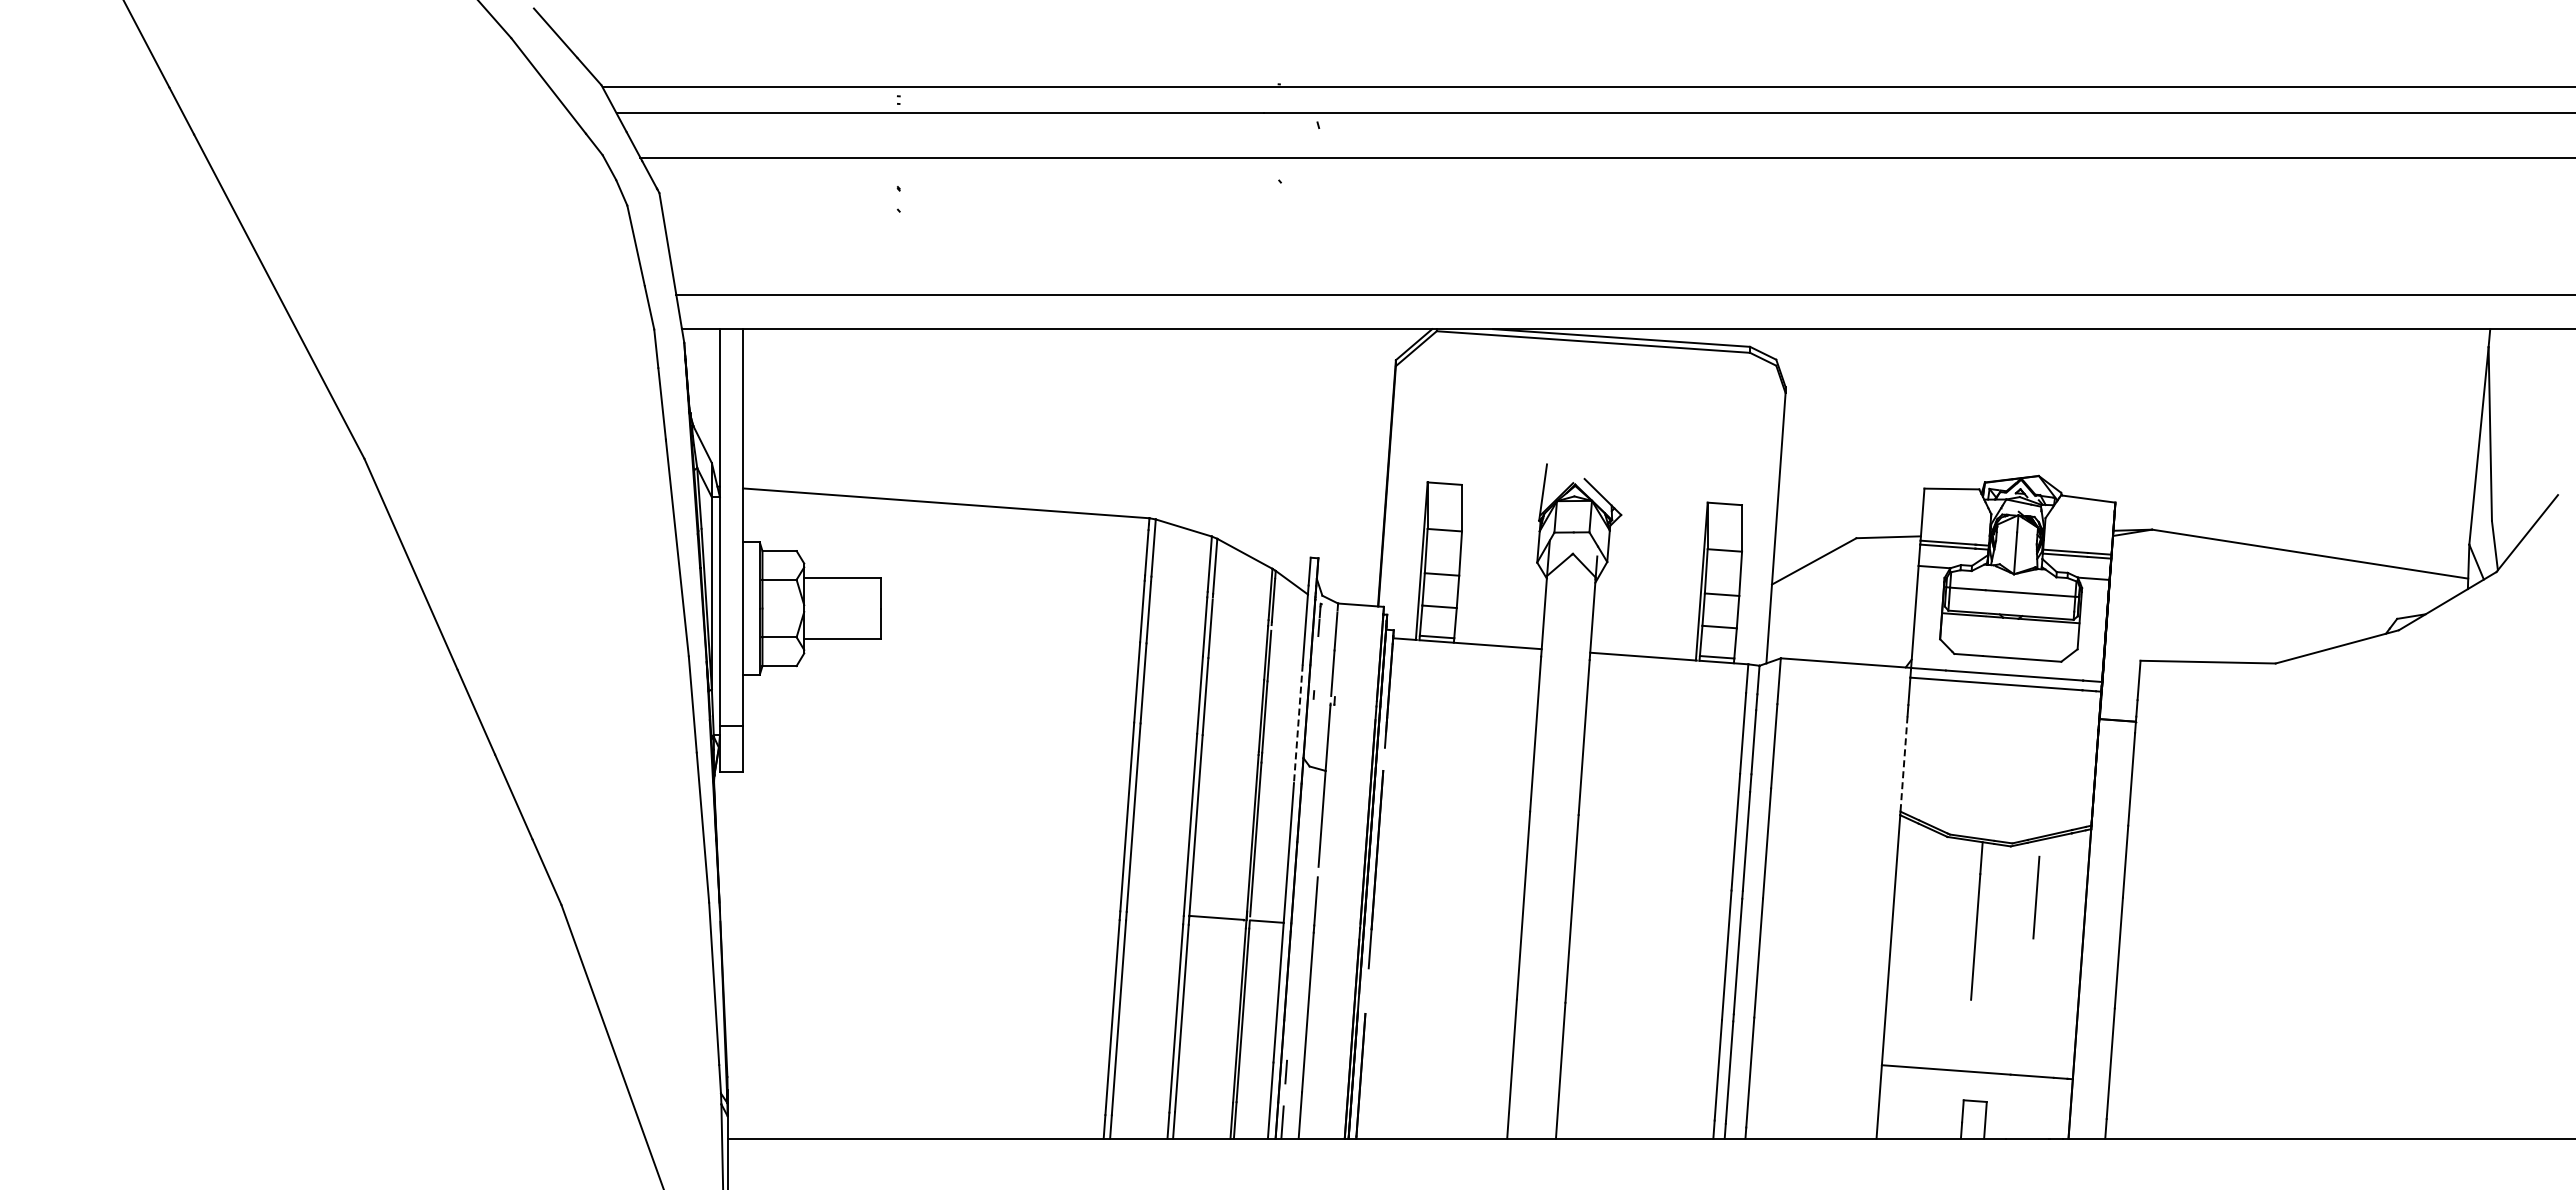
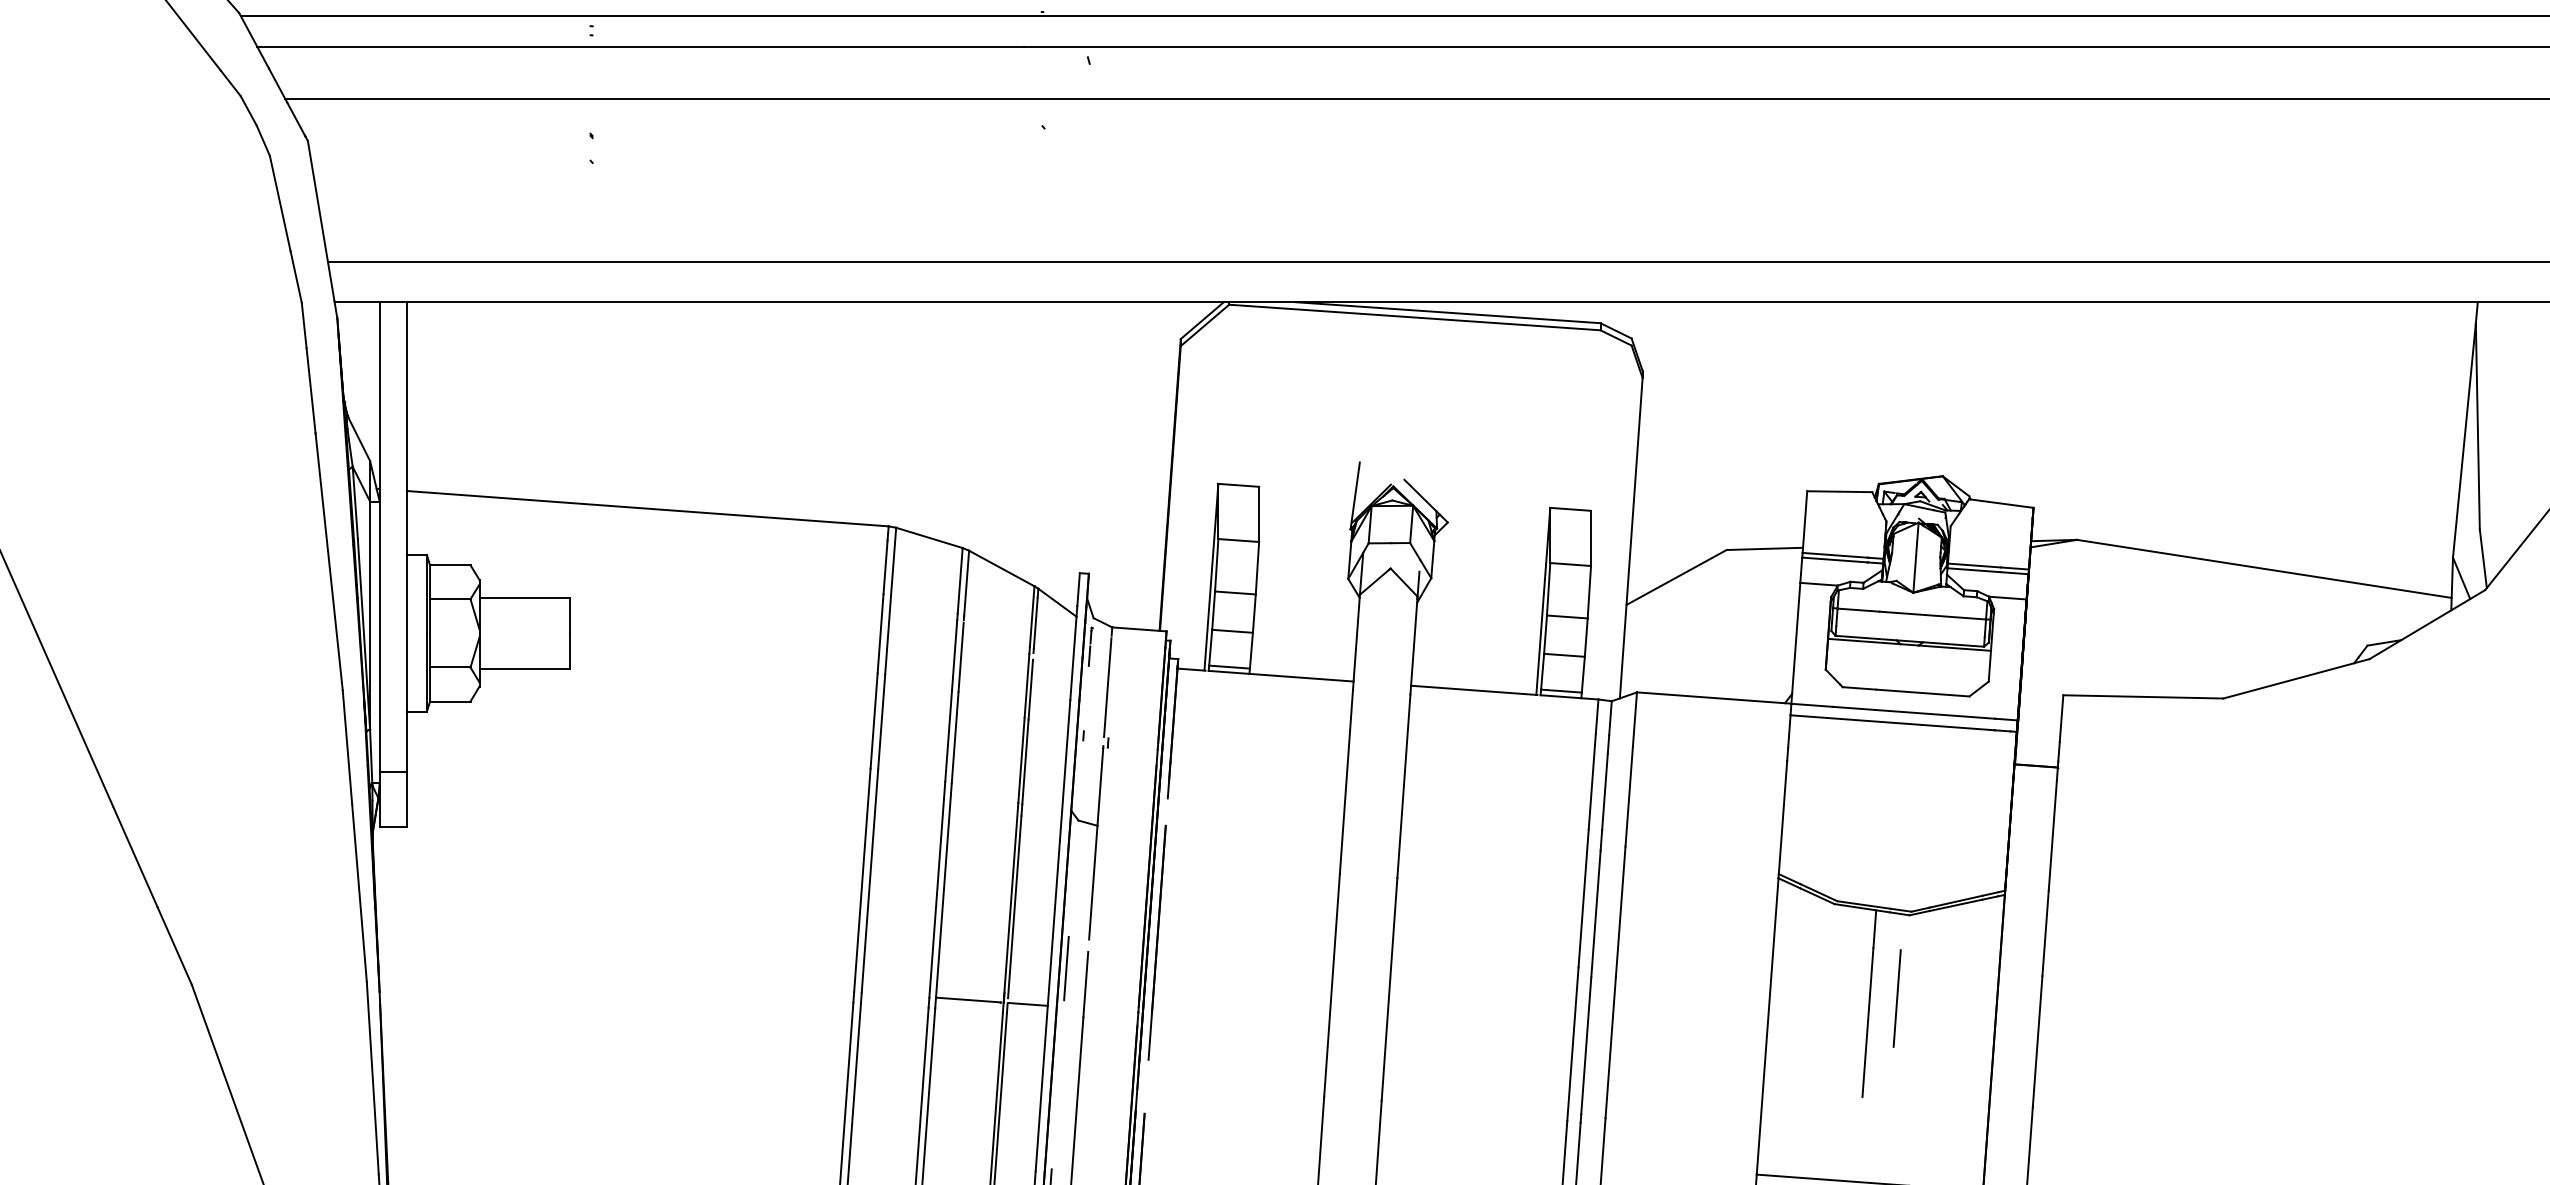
line: (1298, 724) -> (1065, 770), dashed -> solid
line: (1904, 764) -> (1783, 818), dashed -> solid
line: (1299, 891) -> (1066, 968), added
line: (2036, 897) -> (1897, 998), moved

